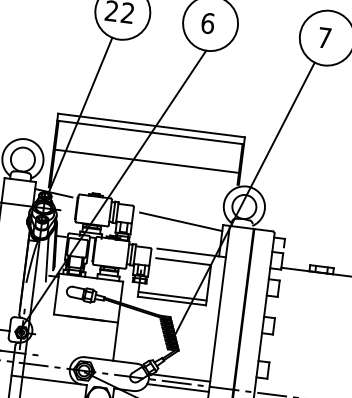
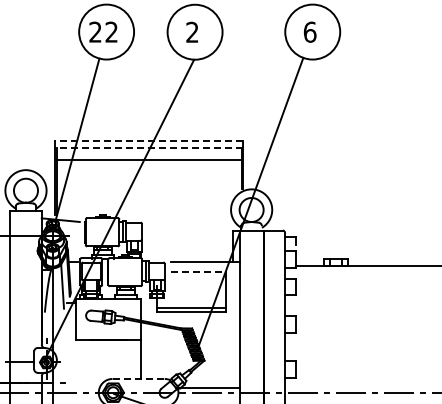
text: (208, 22) -> (192, 31), 6 -> 2
text: (324, 37) -> (309, 31), 7 -> 6
line: (150, 125) -> (148, 140), solid -> dashed
line: (149, 132) -> (148, 147), solid -> dashed
line: (147, 160) -> (149, 159), moved
line: (180, 221) -> (190, 232), removed
line: (183, 261) -> (198, 271), solid -> dashed
line: (112, 360) -> (139, 378), solid -> dashed
line: (178, 387) -> (208, 397), removed

